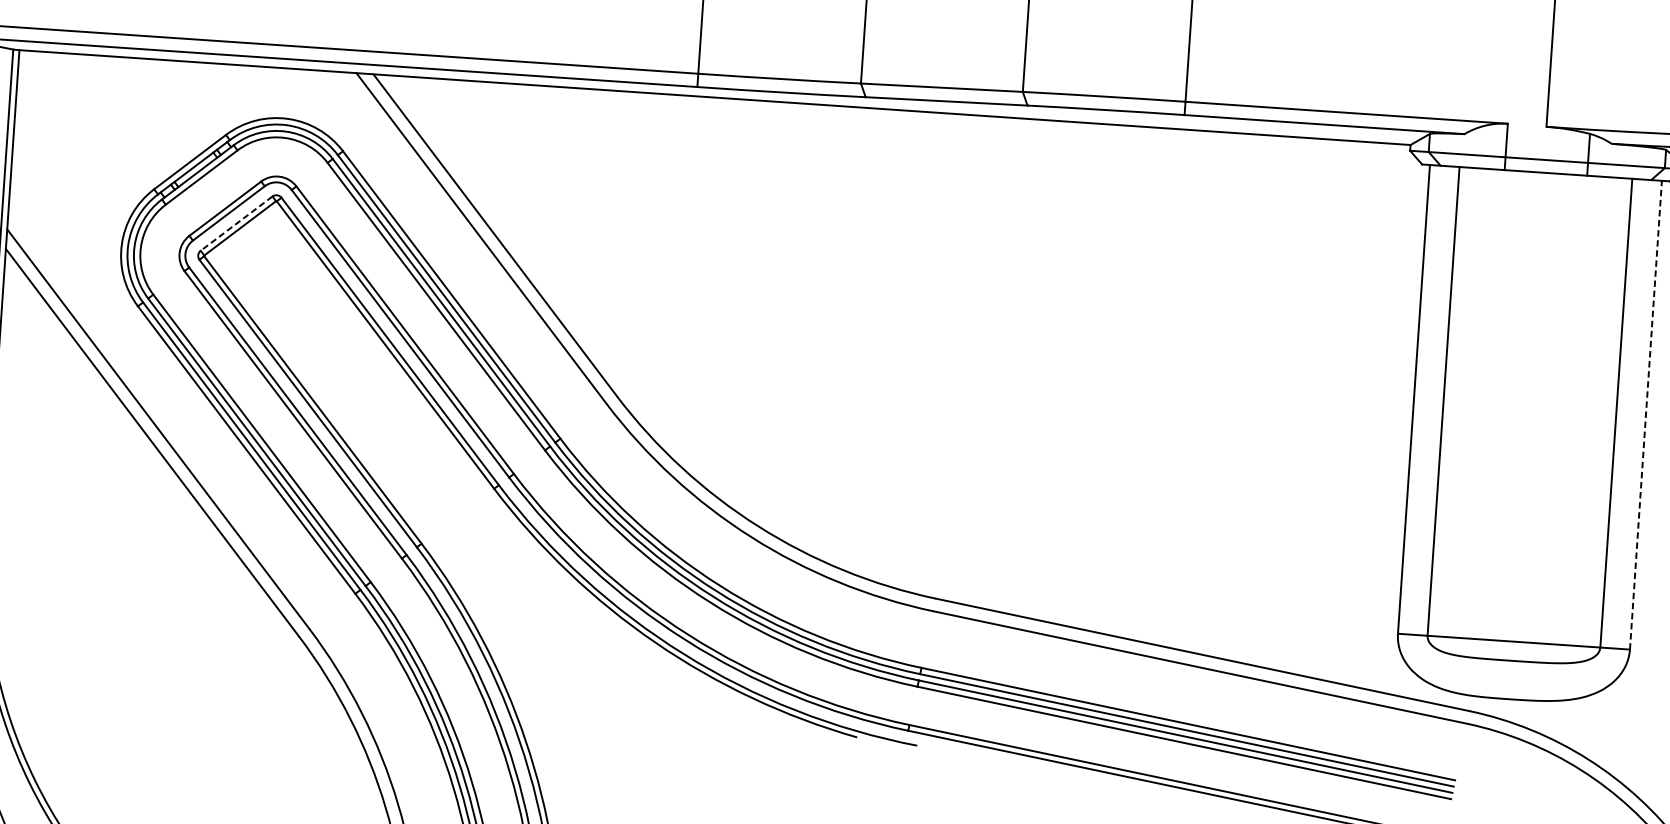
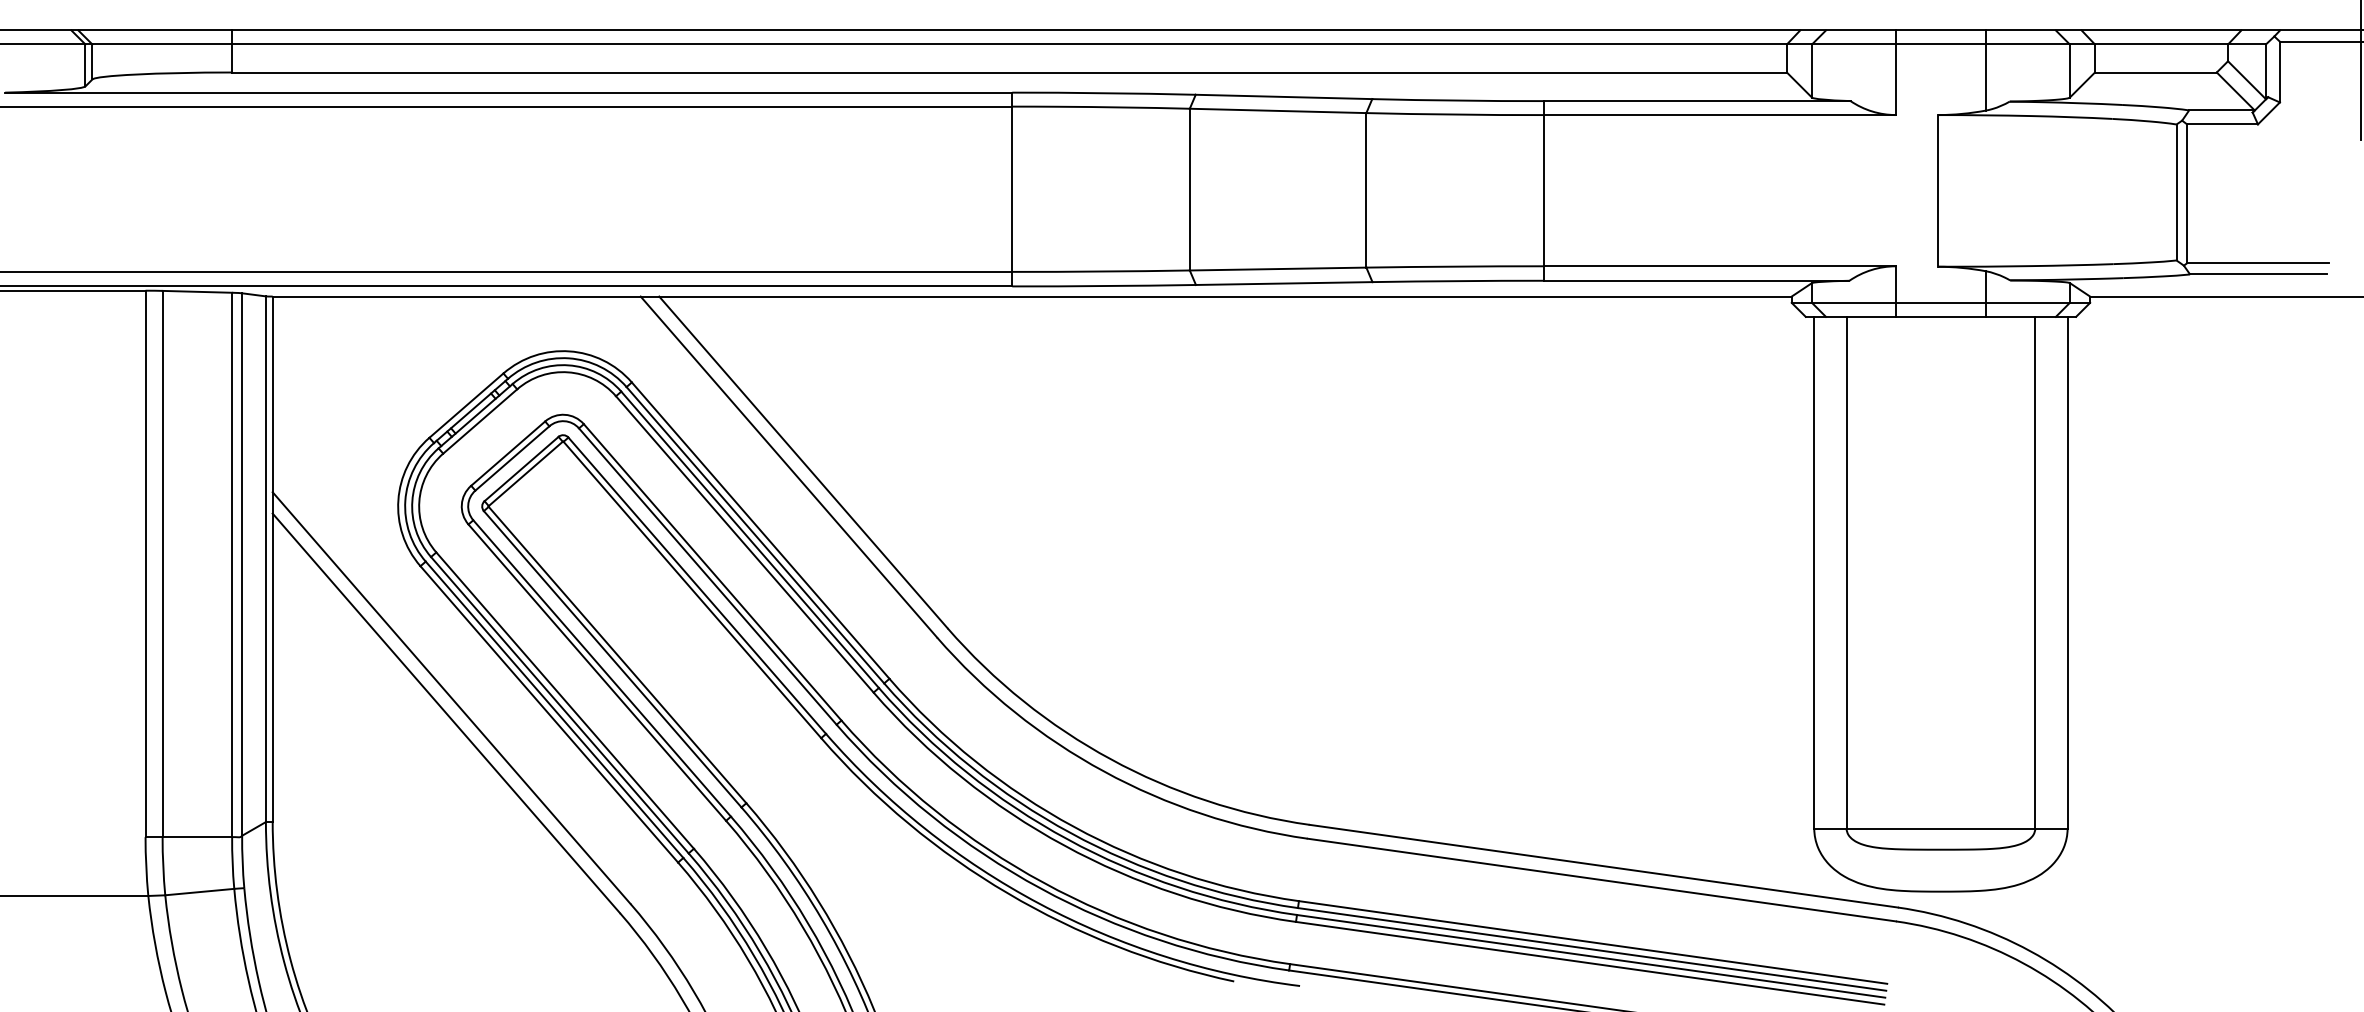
line: (236, 224) -> (521, 469), dashed -> solid
line: (1645, 414) -> (2067, 572), dashed -> solid

